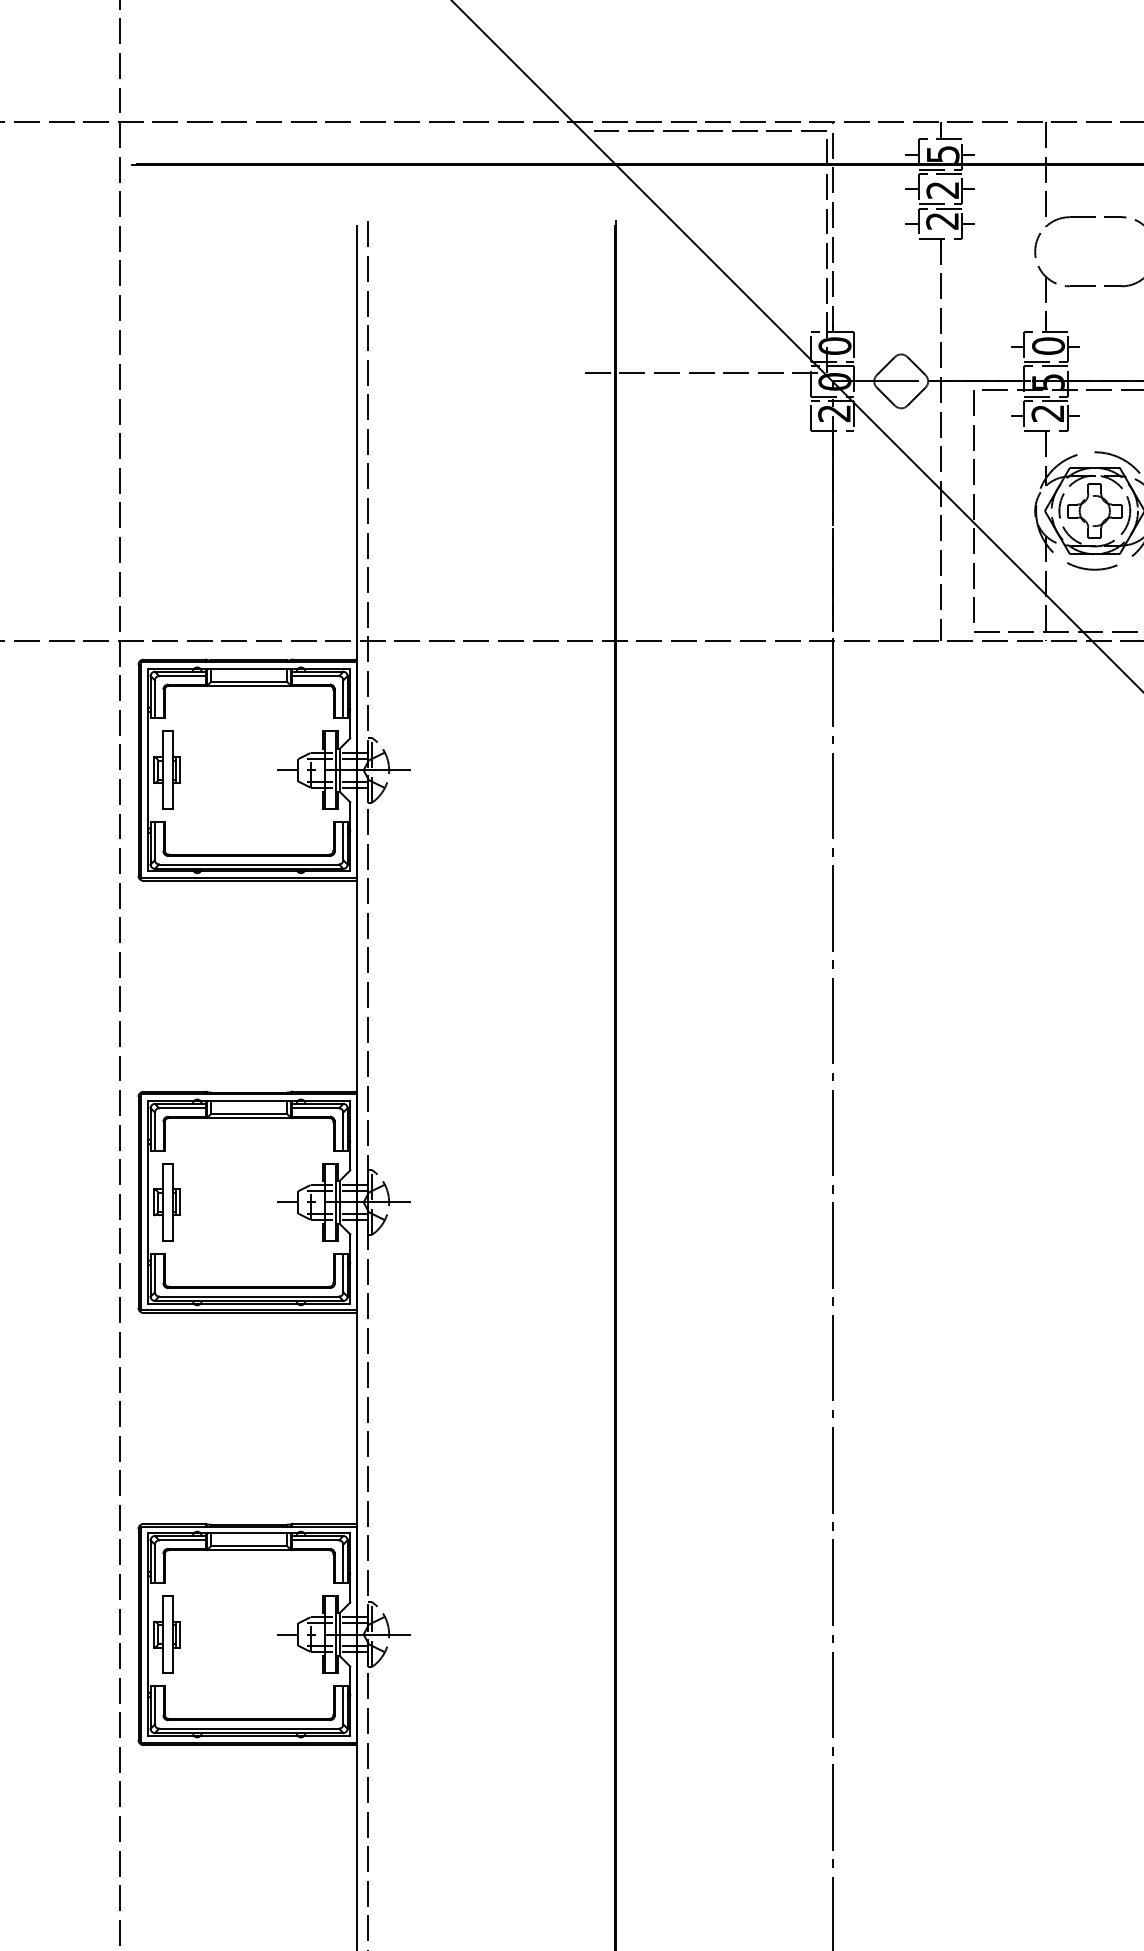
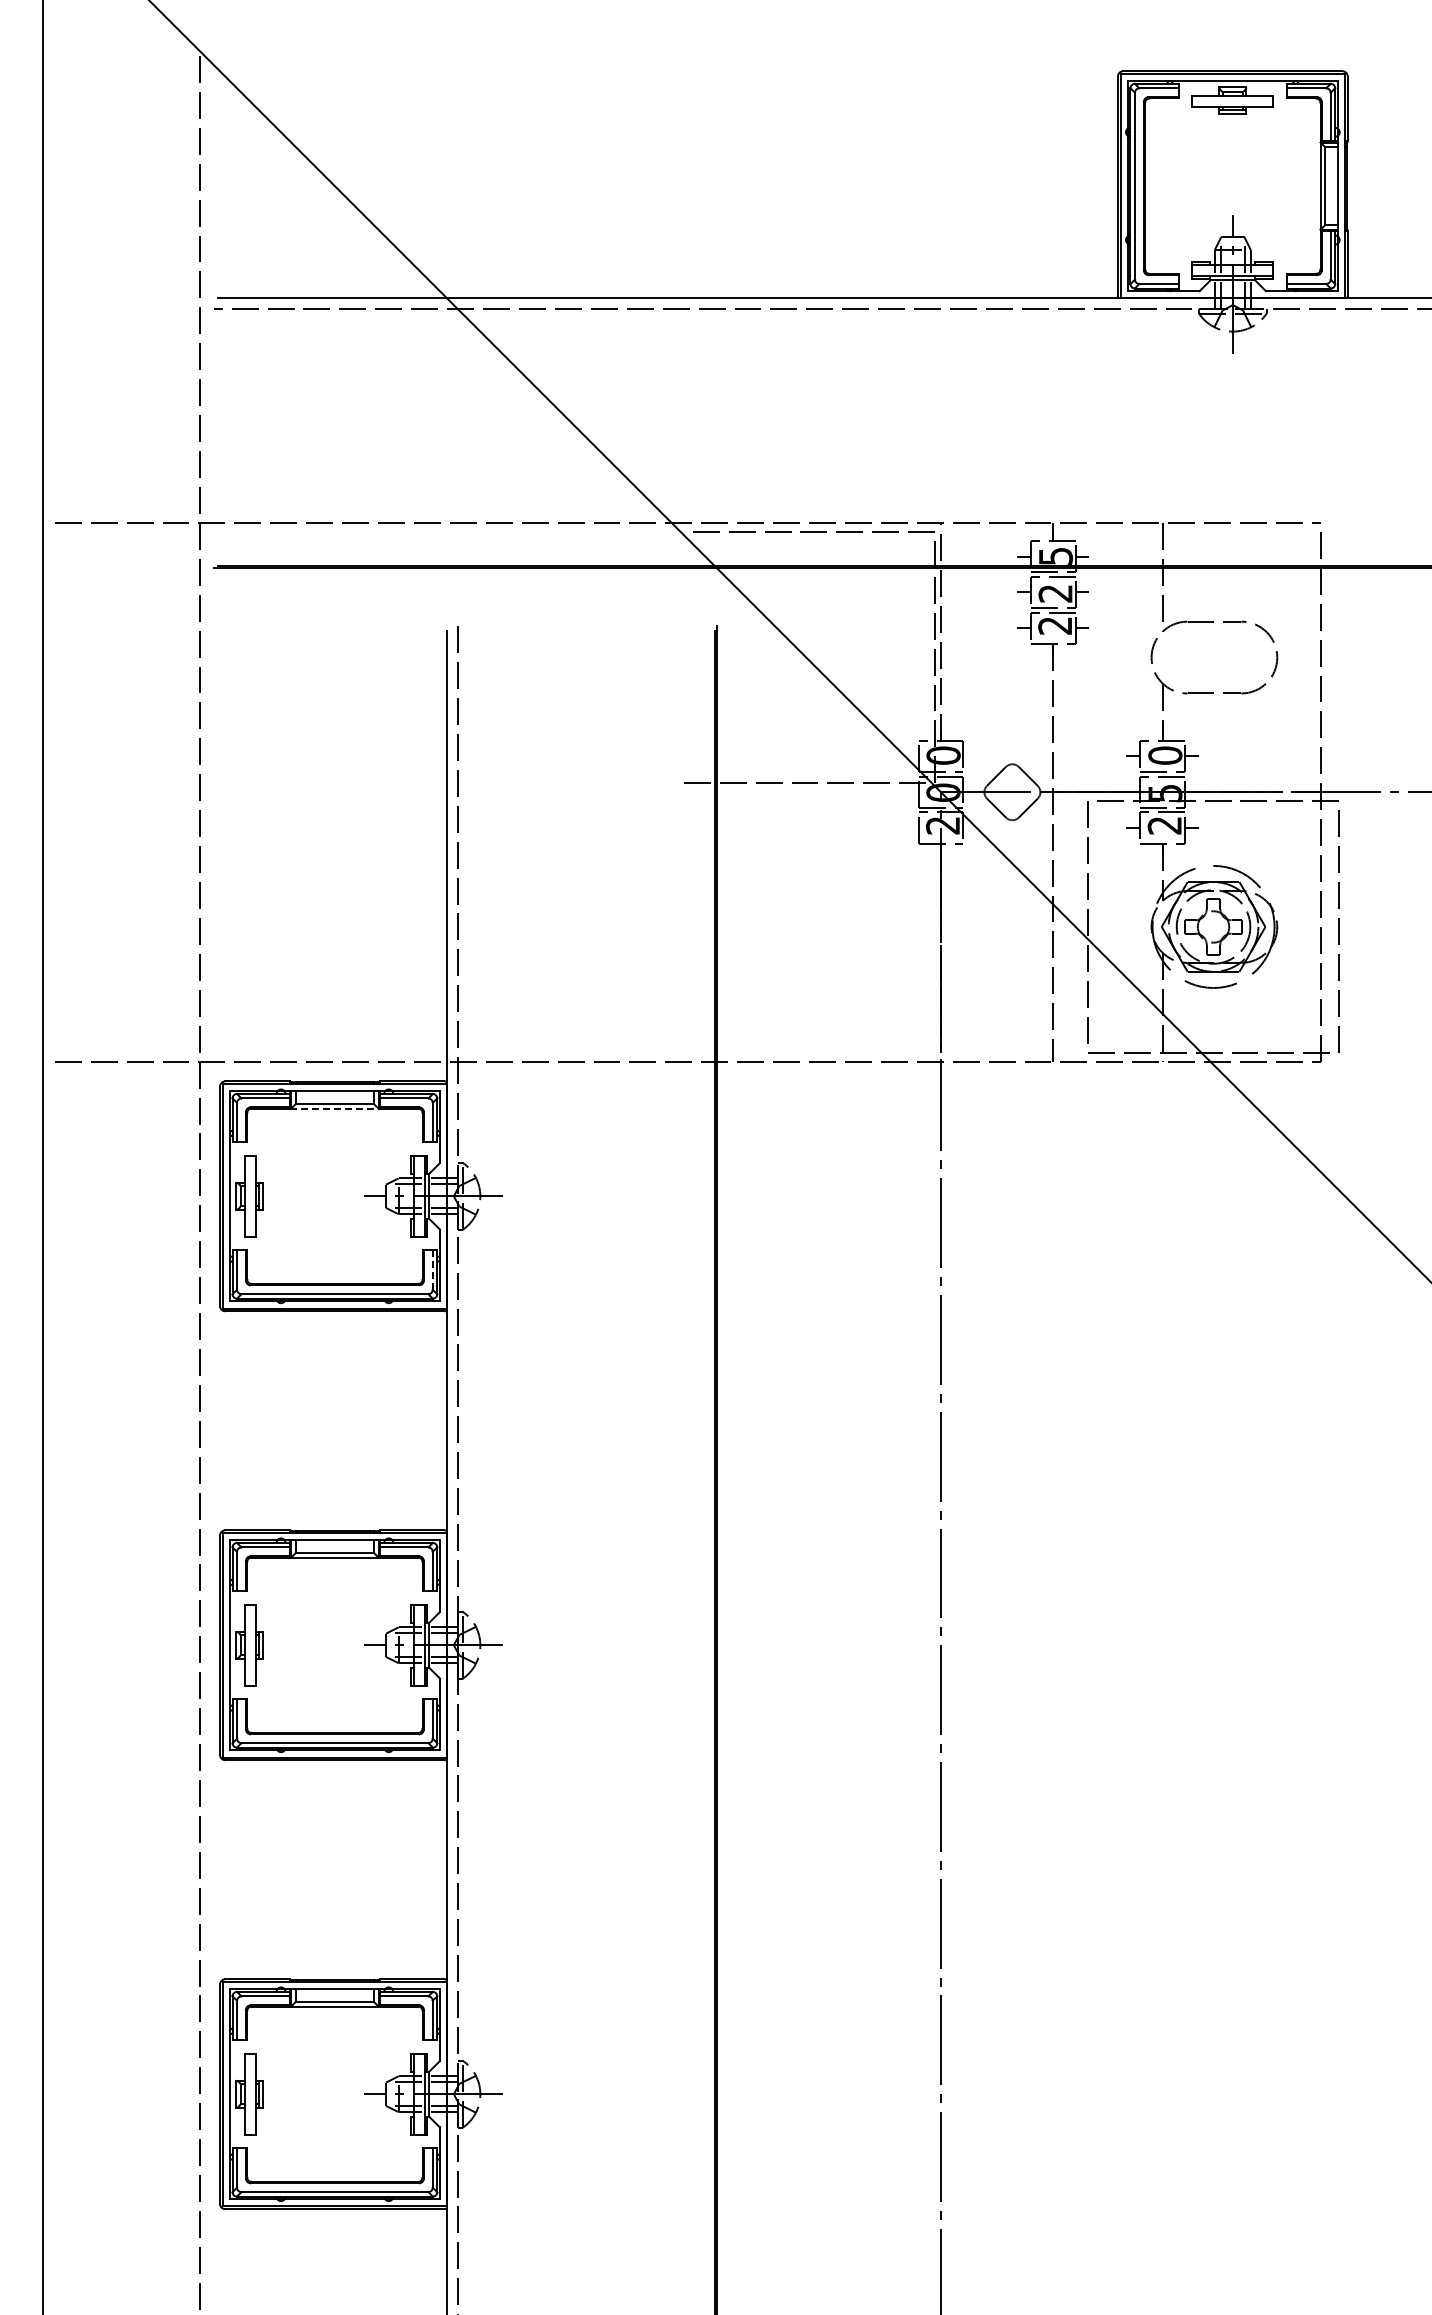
line: (248, 685) -> (334, 1108), solid -> dashed
line: (343, 841) -> (432, 1270), solid -> dashed

